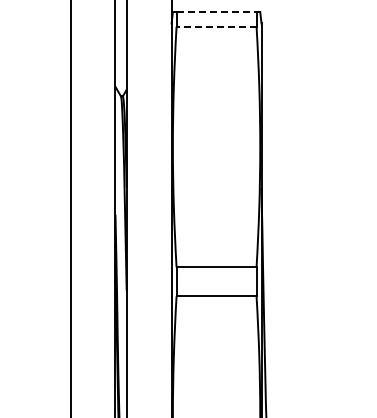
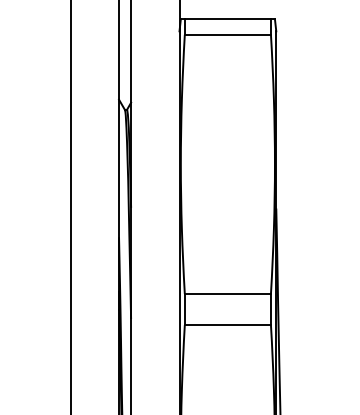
line: (216, 12) -> (227, 19), dashed -> solid
line: (216, 26) -> (227, 34), dashed -> solid

